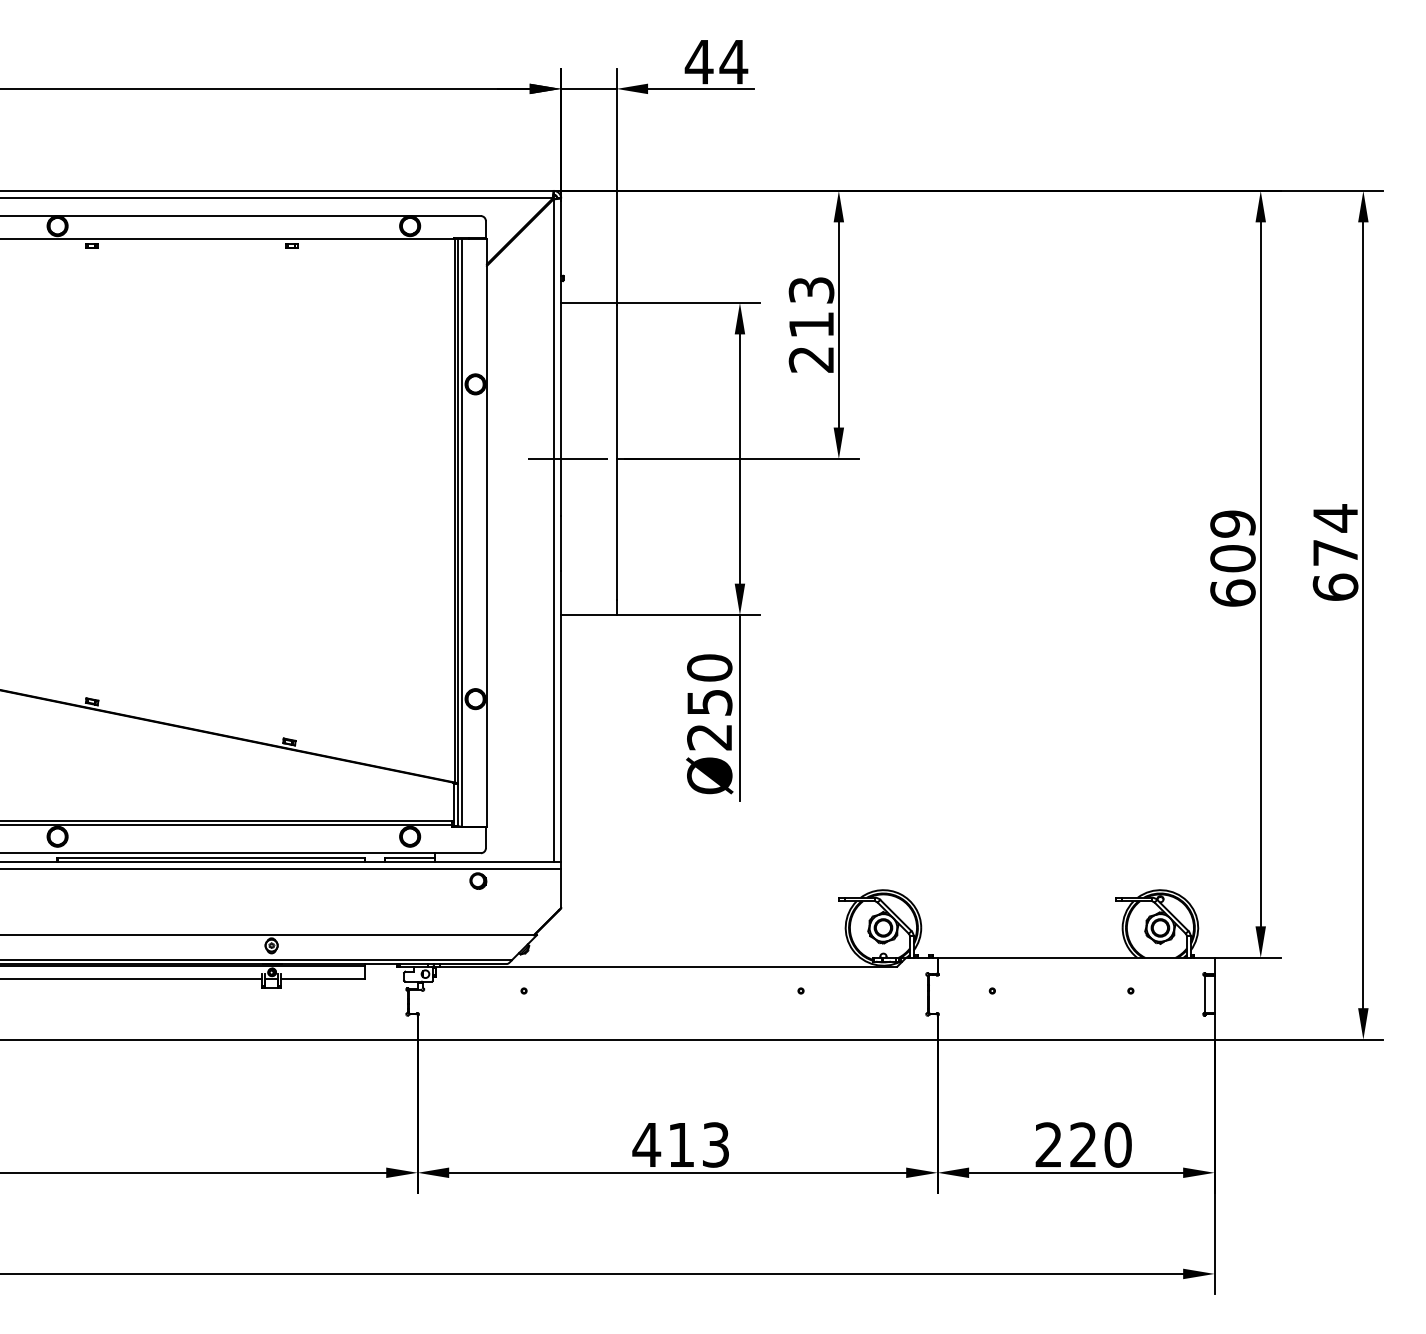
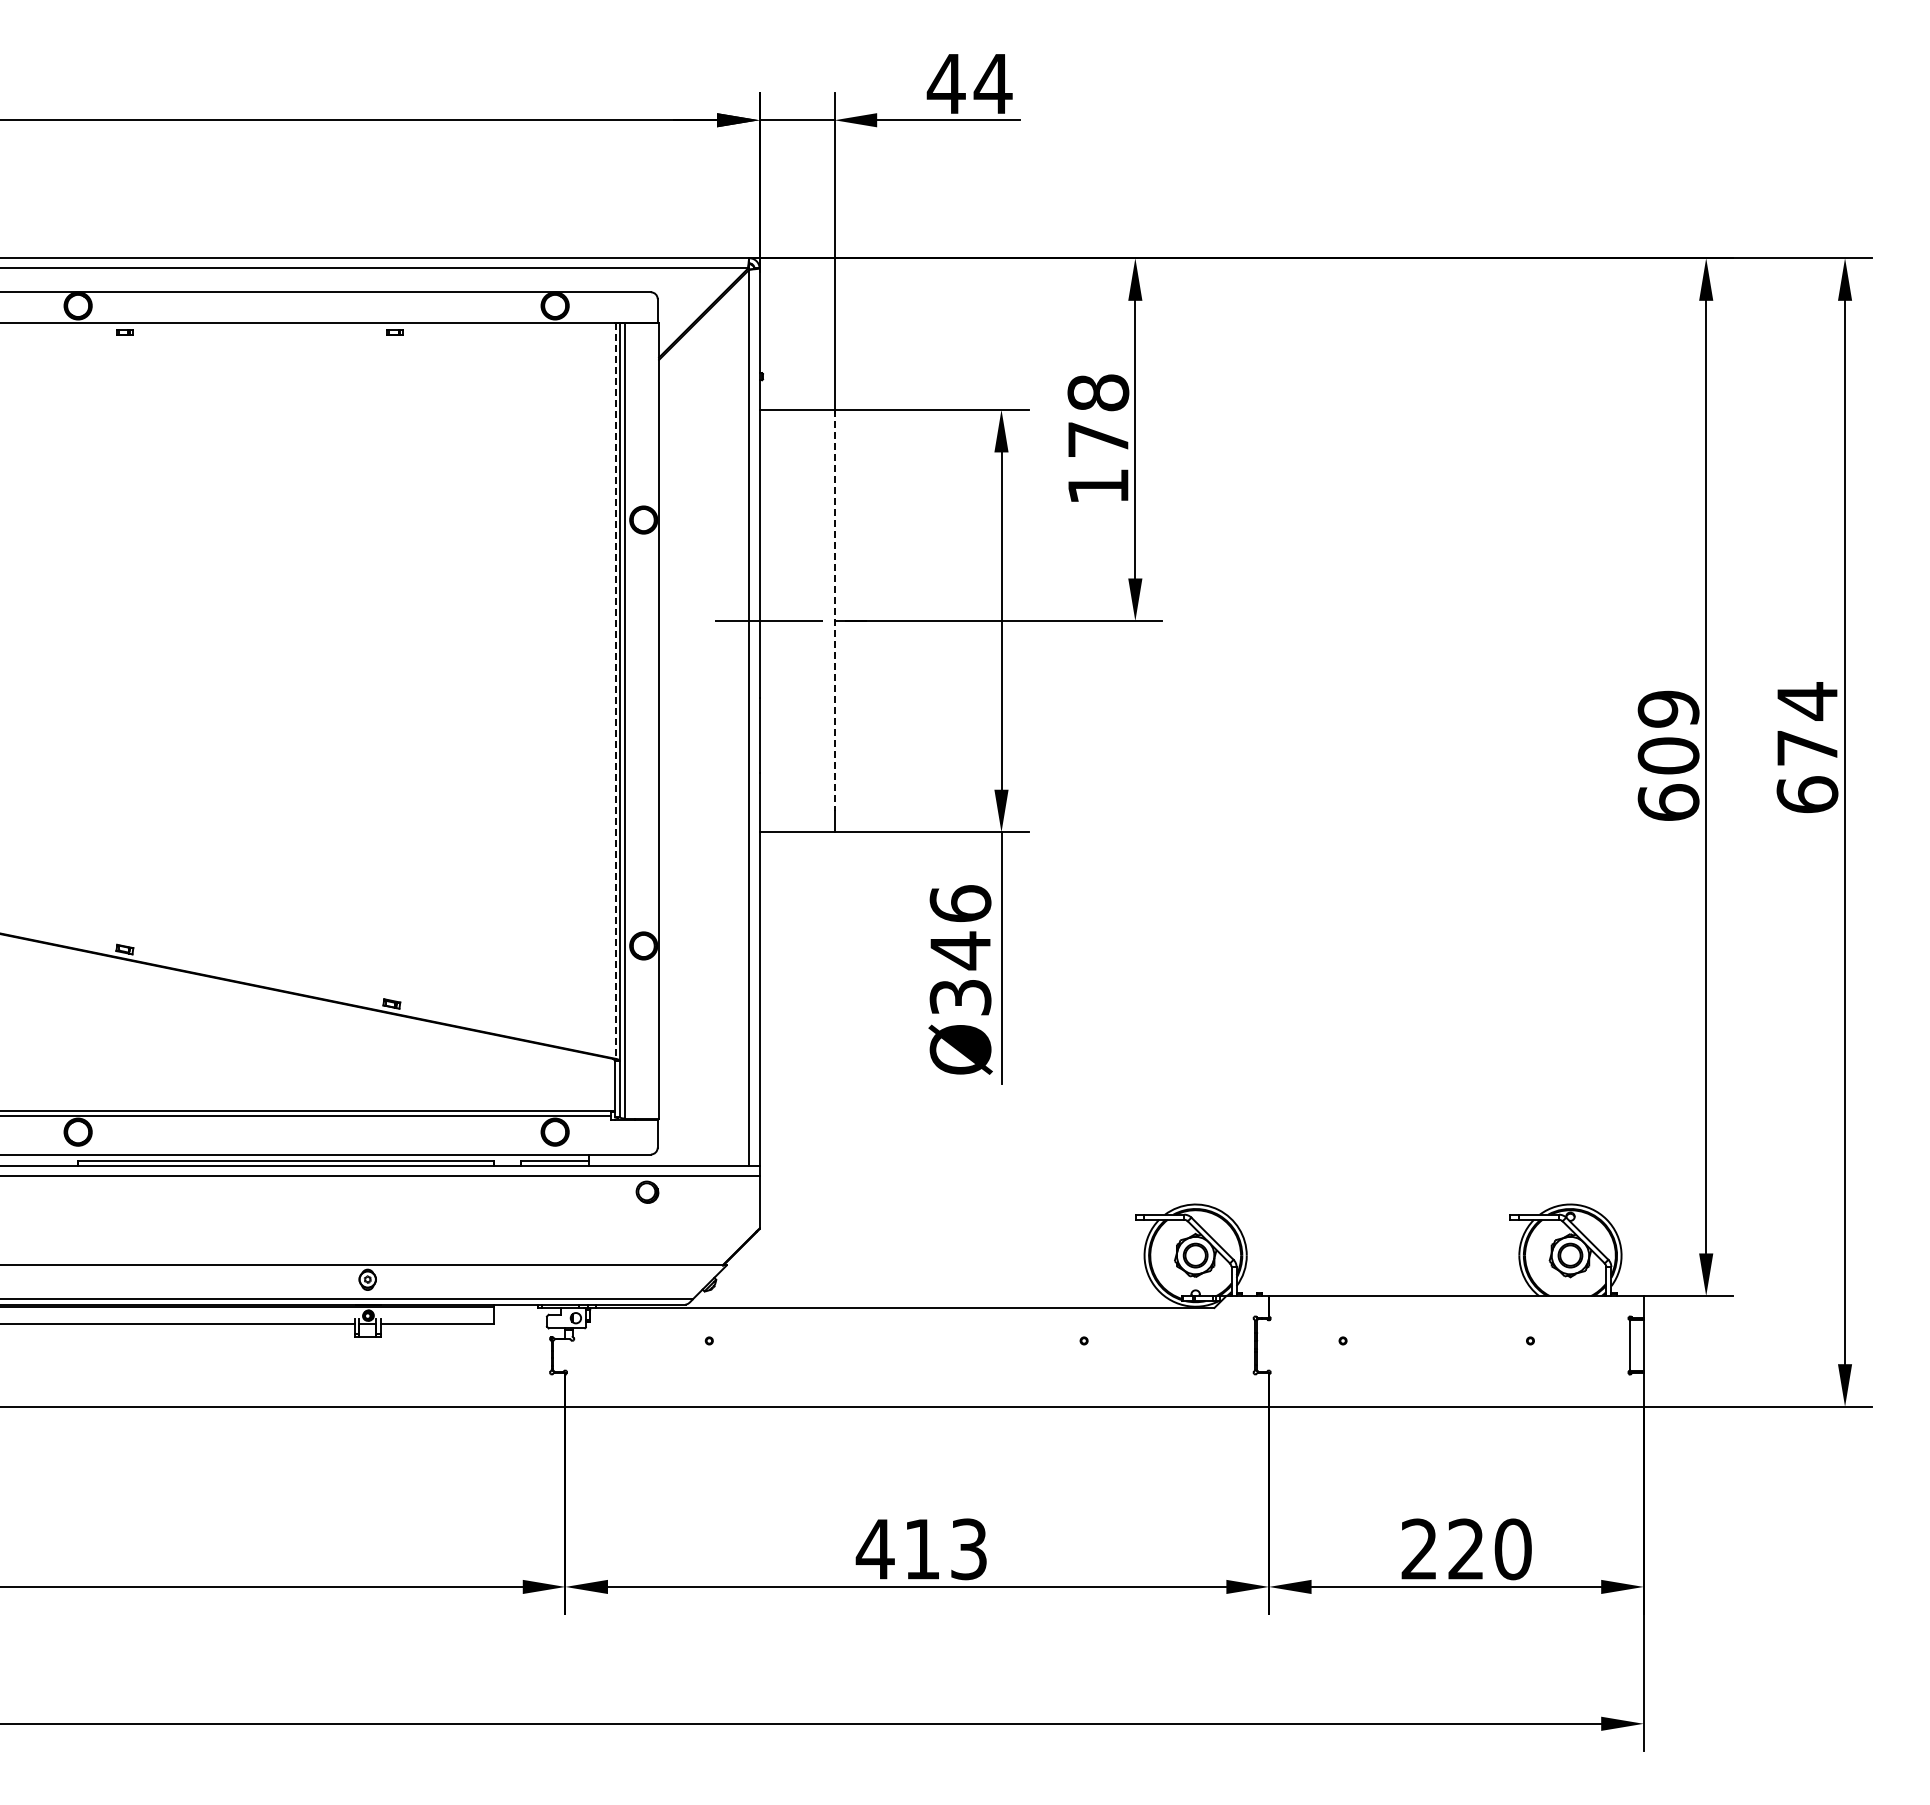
text: (811, 324) -> (1098, 439), 213 -> 178
line: (616, 451) -> (834, 610), solid -> dashed
line: (454, 510) -> (615, 690), solid -> dashed
text: (709, 702) -> (960, 950), Ø250 -> Ø346

